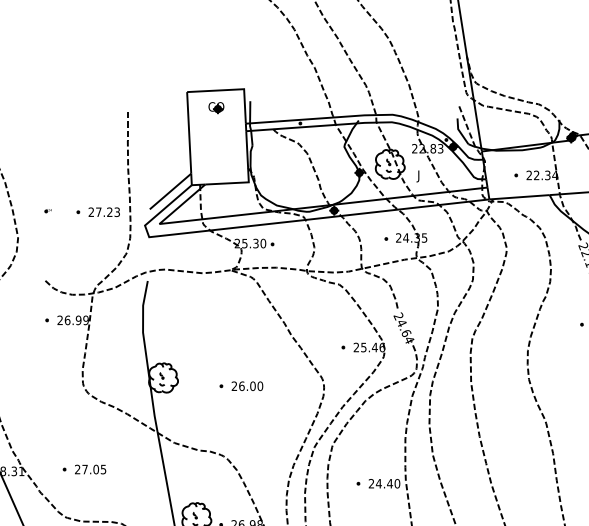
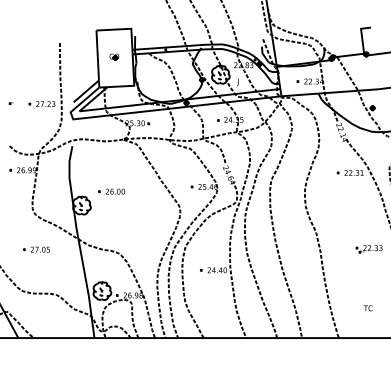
part: (216, 106) -> (114, 56), moved
part: (241, 385) -> (111, 191), moved
part: (84, 469) -> (36, 249), moved

